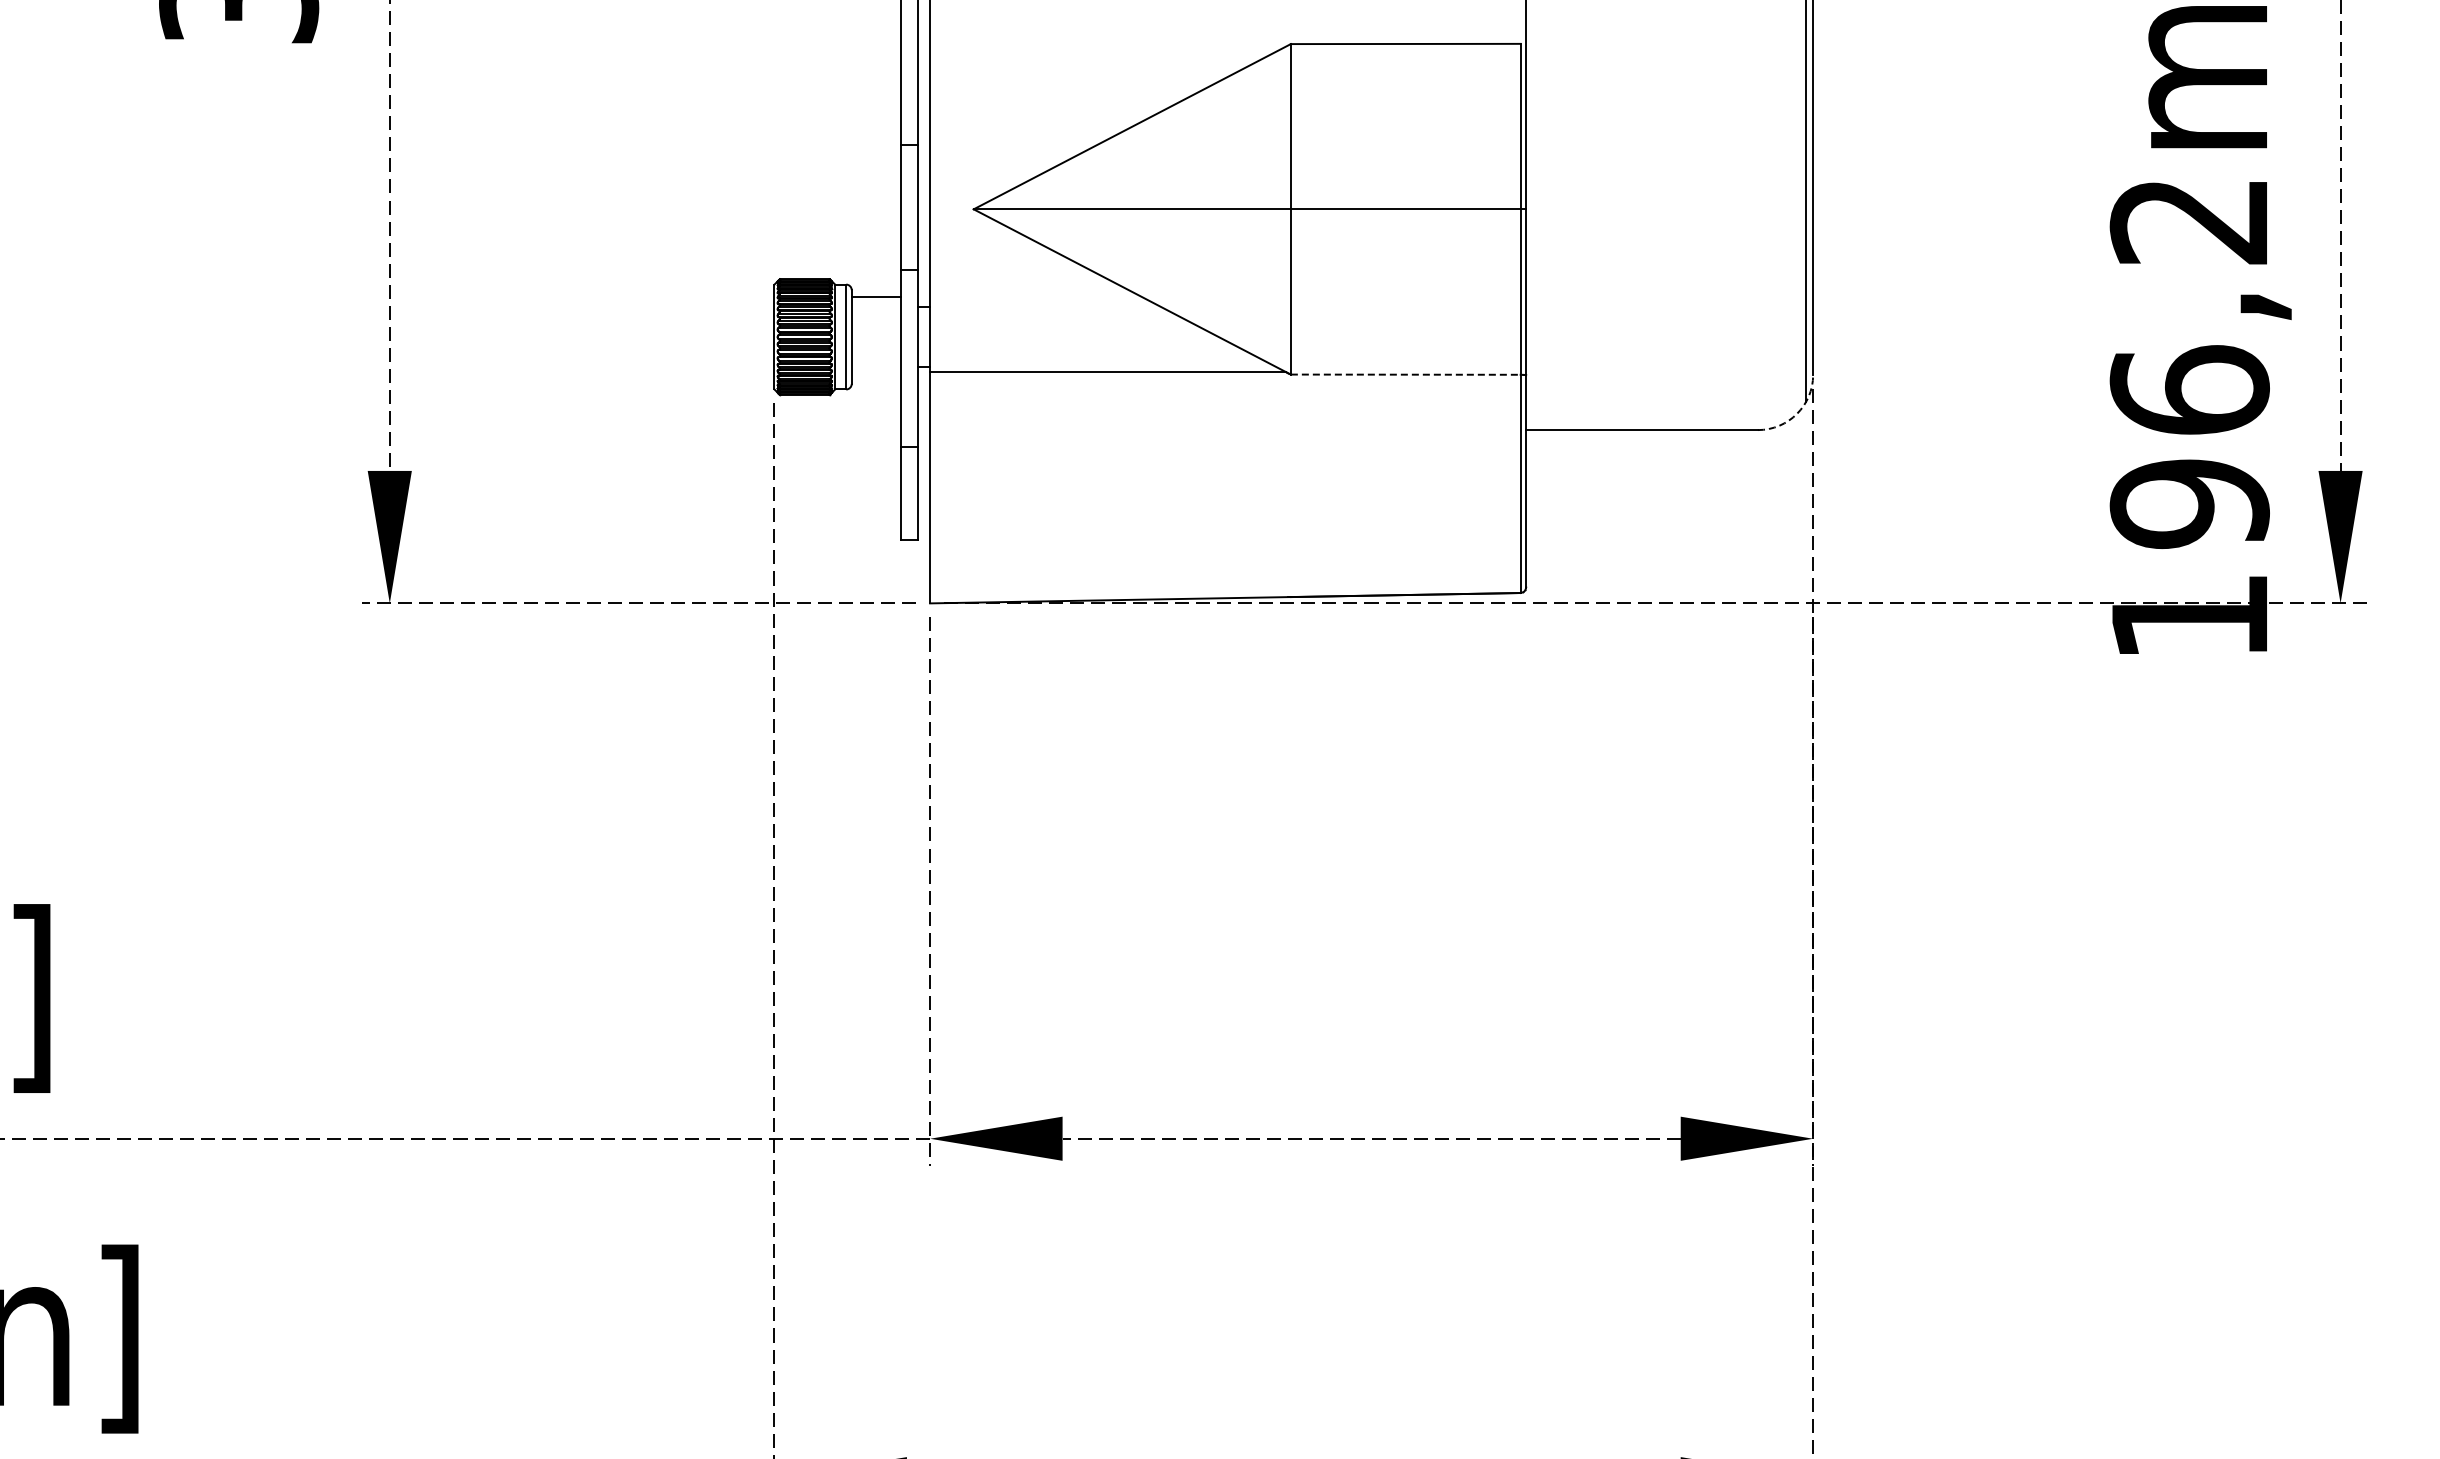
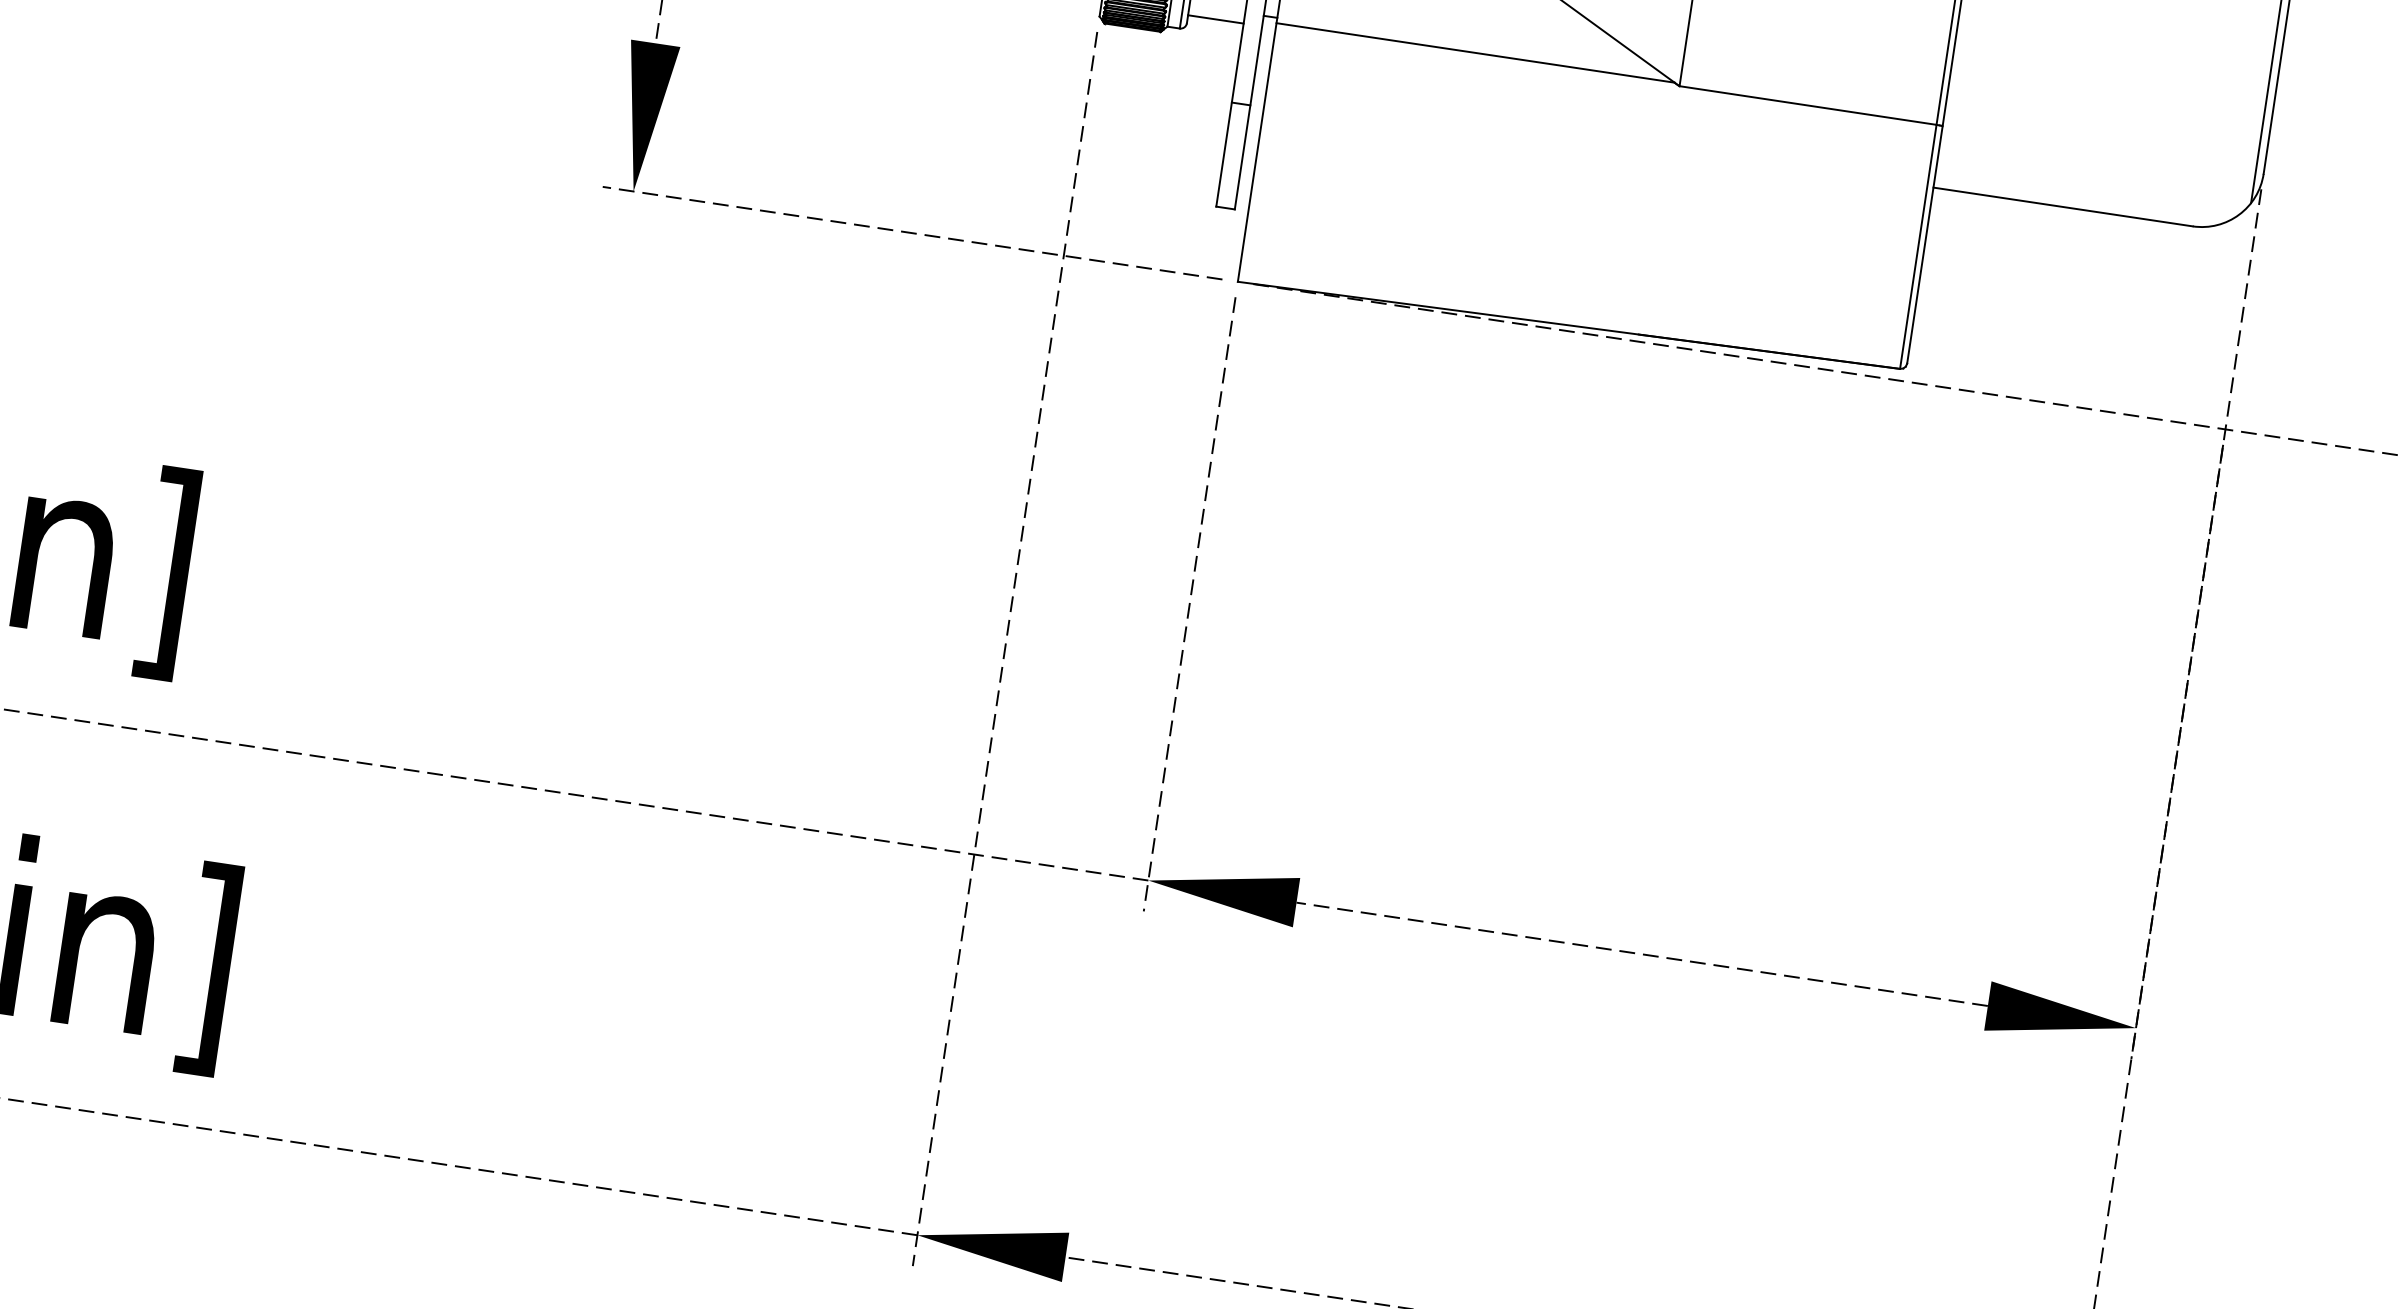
line: (1405, 374) -> (1807, 105), dashed -> solid
line: (876, 376) -> (1215, 19), added
arc: (1797, 413) -> (2239, 214), dashed -> solid

